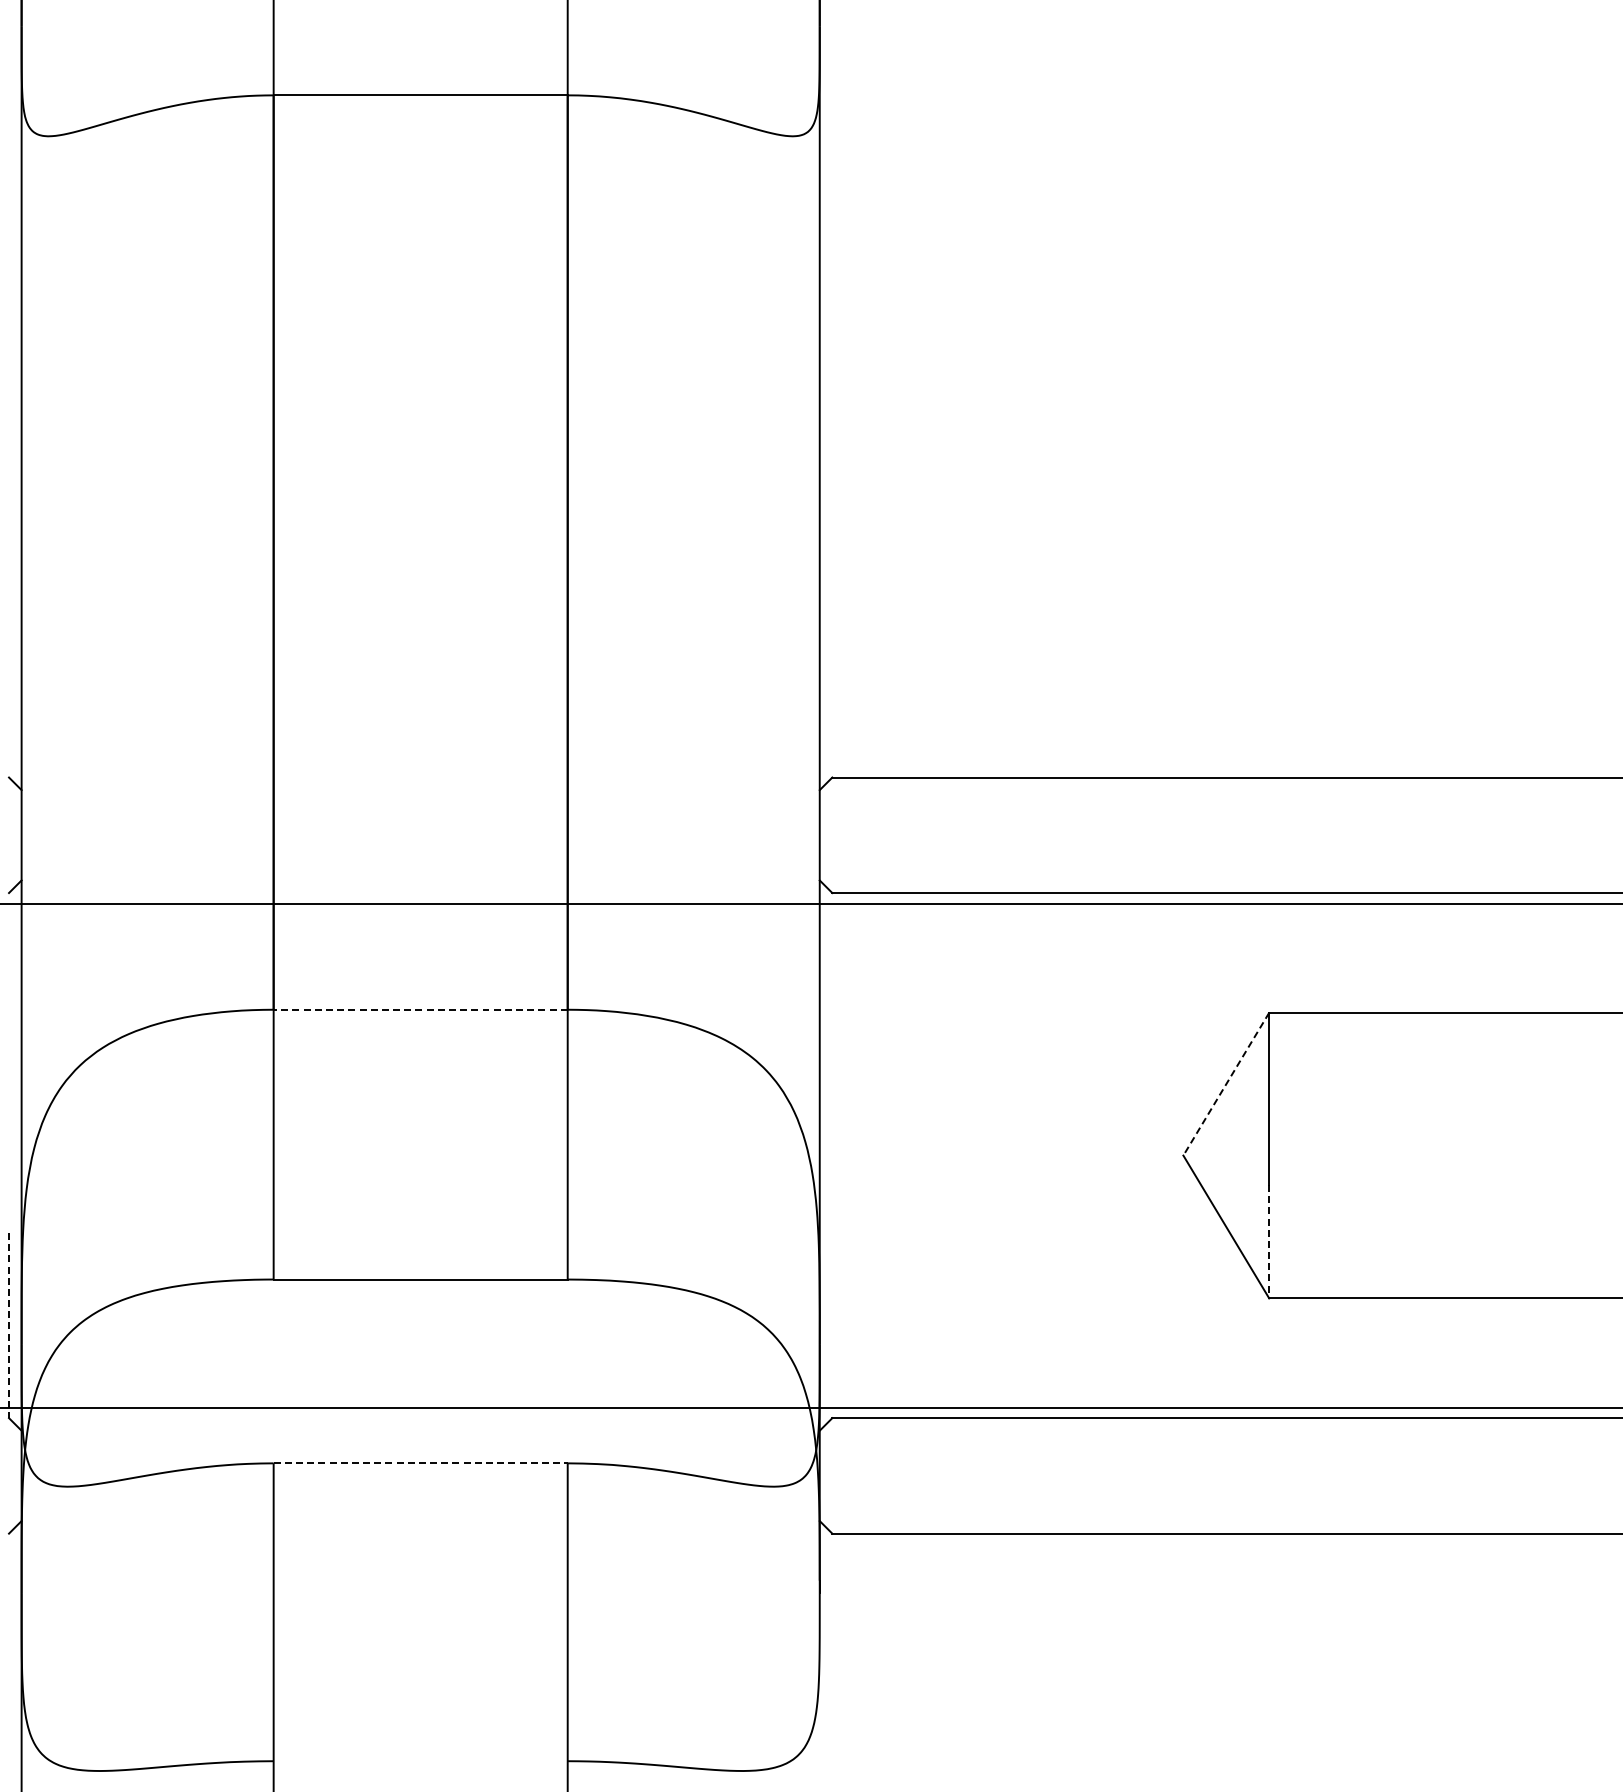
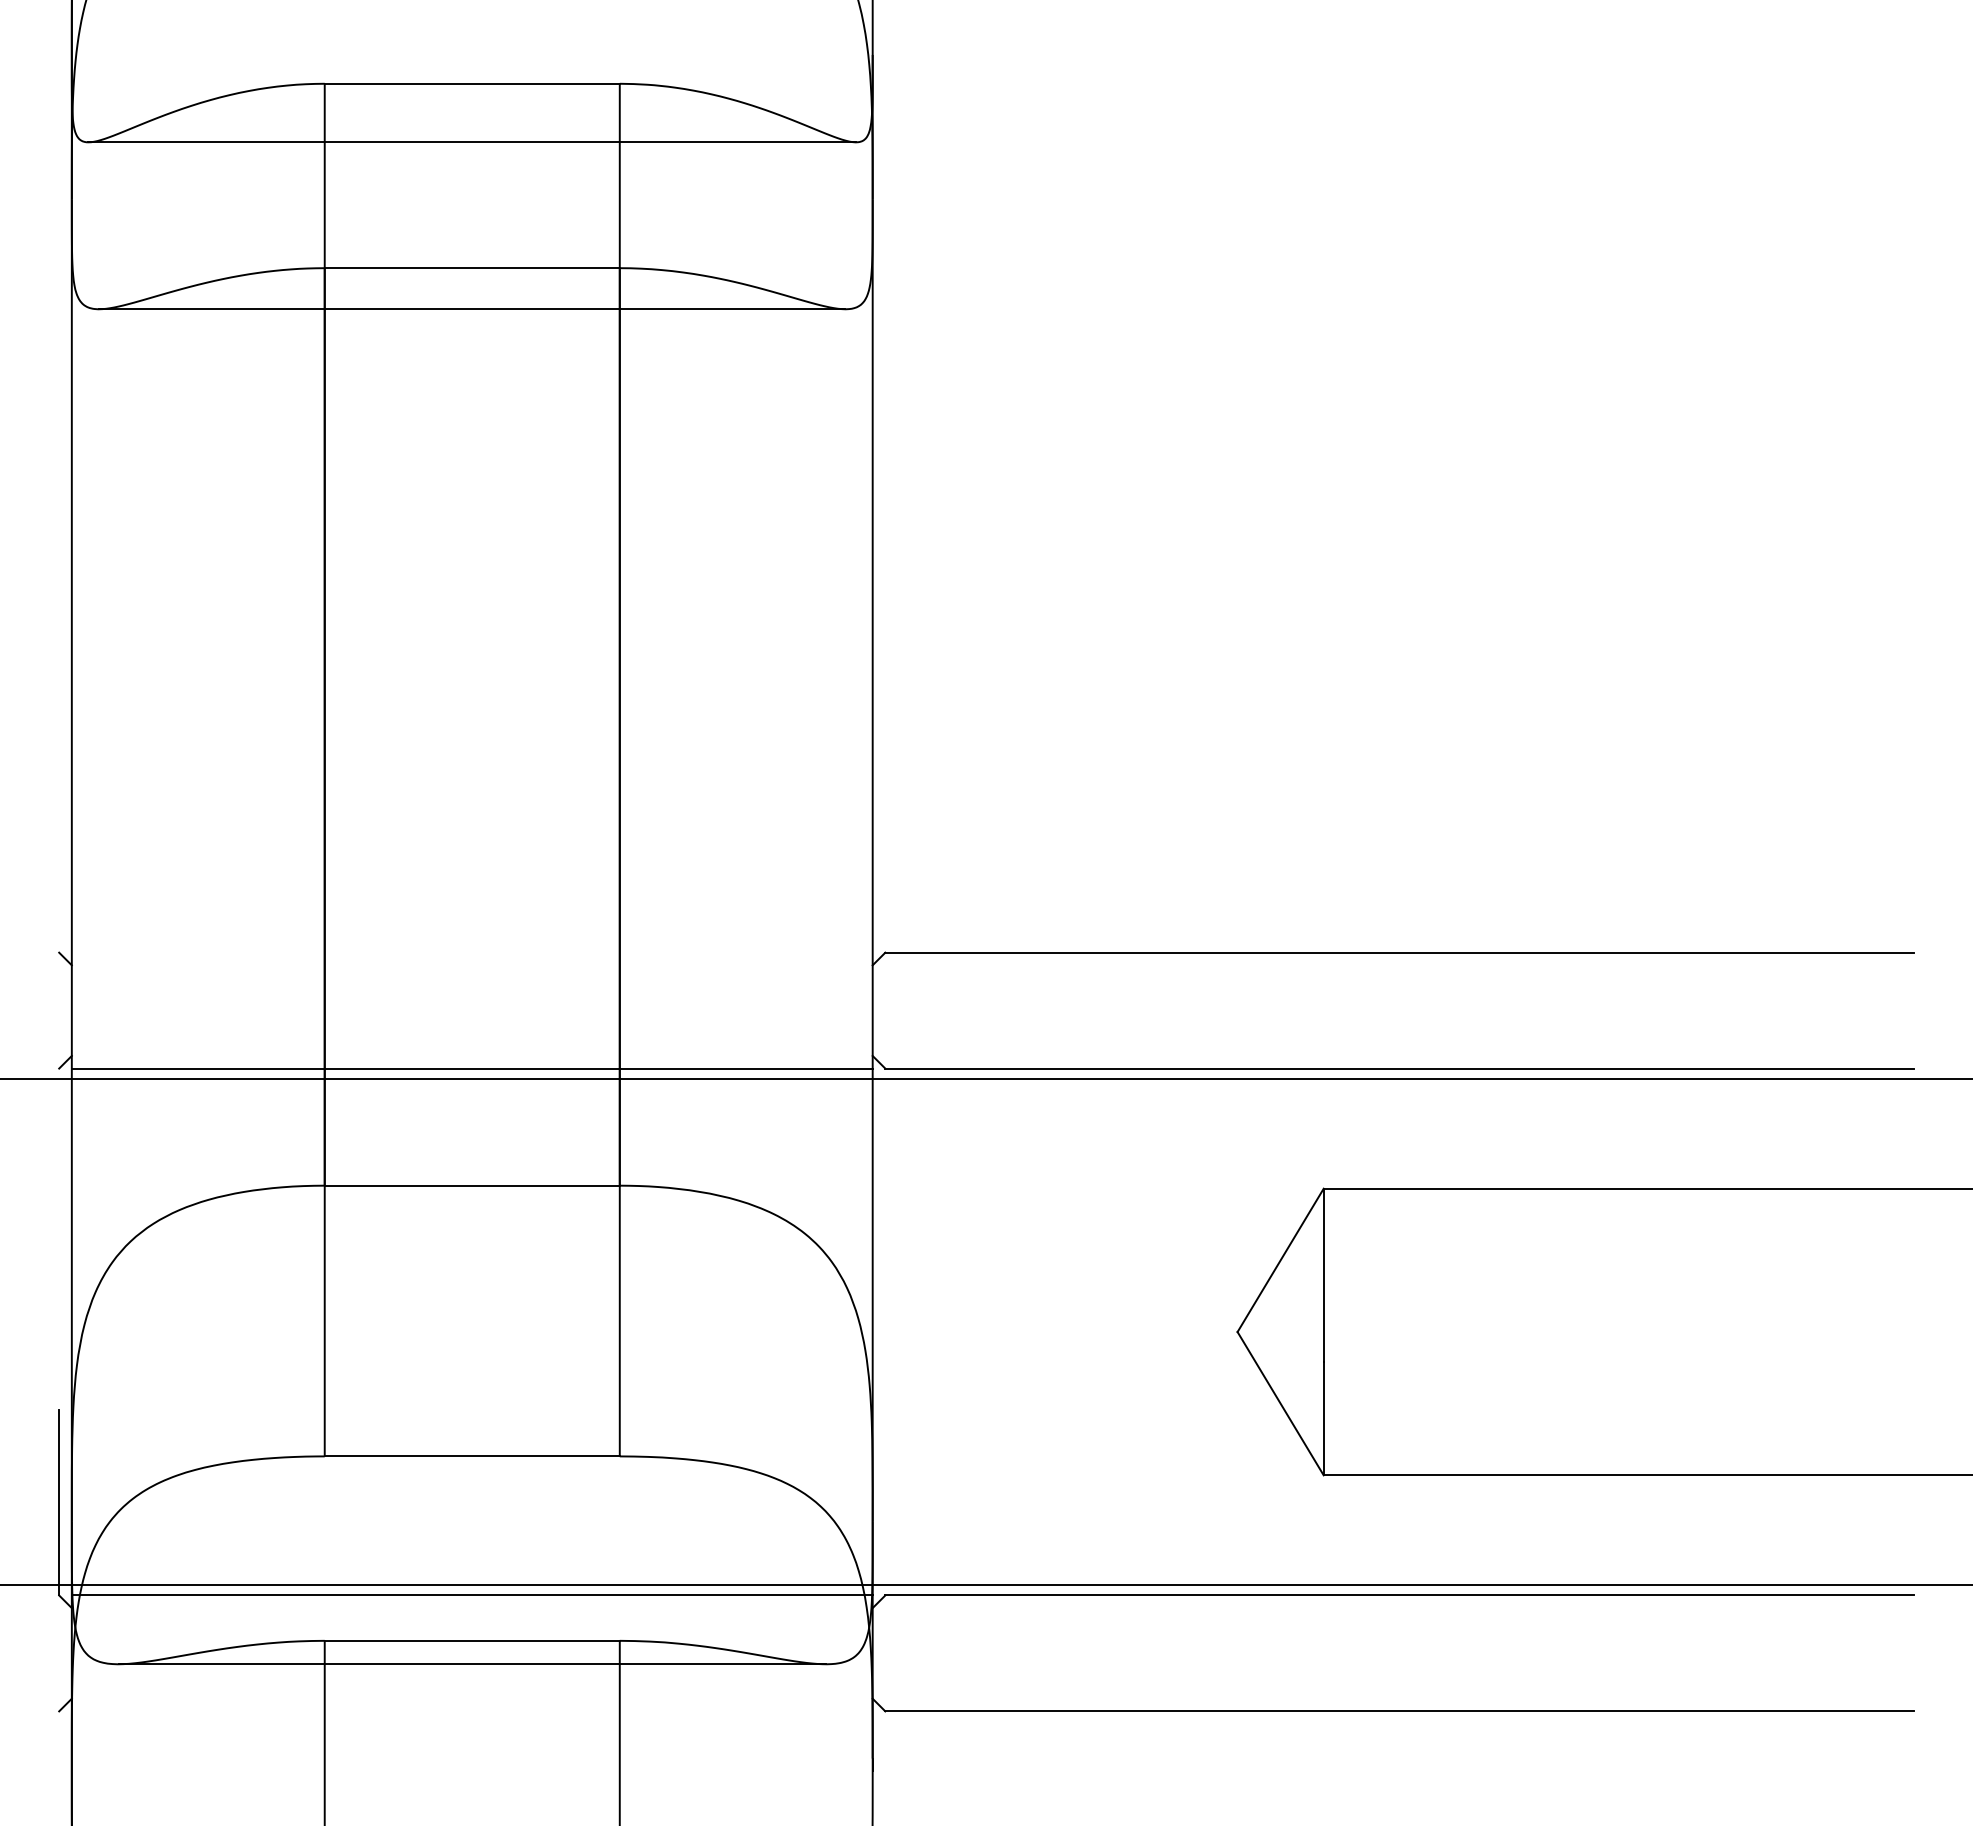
line: (420, 136) -> (472, 309), added
line: (419, 892) -> (471, 1068), added
line: (420, 1009) -> (472, 1185), dashed -> solid
line: (1226, 1084) -> (1280, 1260), dashed -> solid
line: (1269, 1241) -> (1323, 1418), dashed -> solid
line: (9, 1325) -> (59, 1502), dashed -> solid
line: (419, 1418) -> (471, 1595), added
line: (420, 1463) -> (472, 1640), dashed -> solid
line: (419, 1486) -> (471, 1664), added

